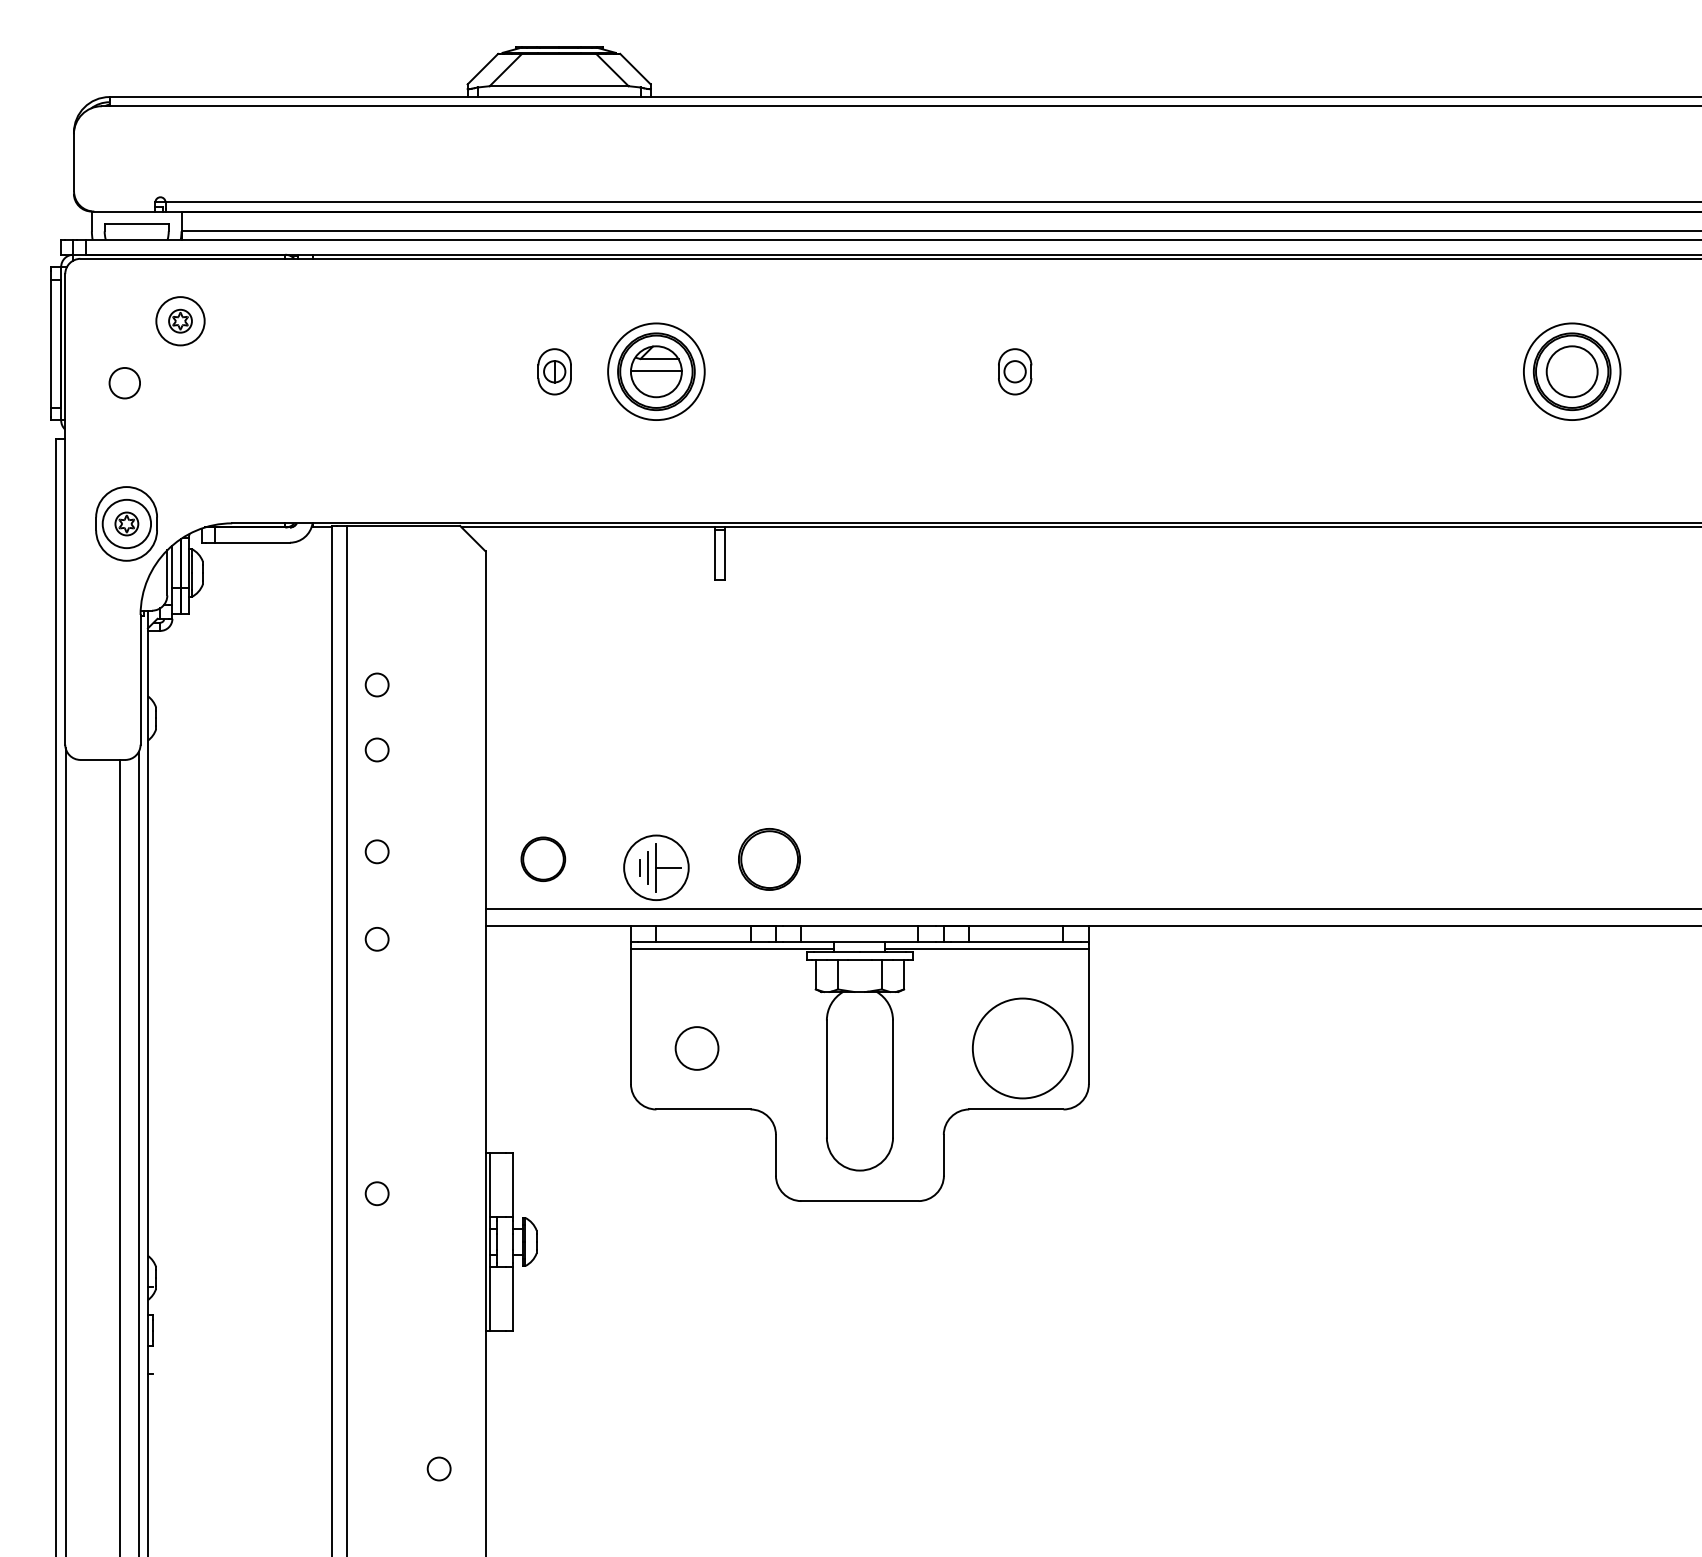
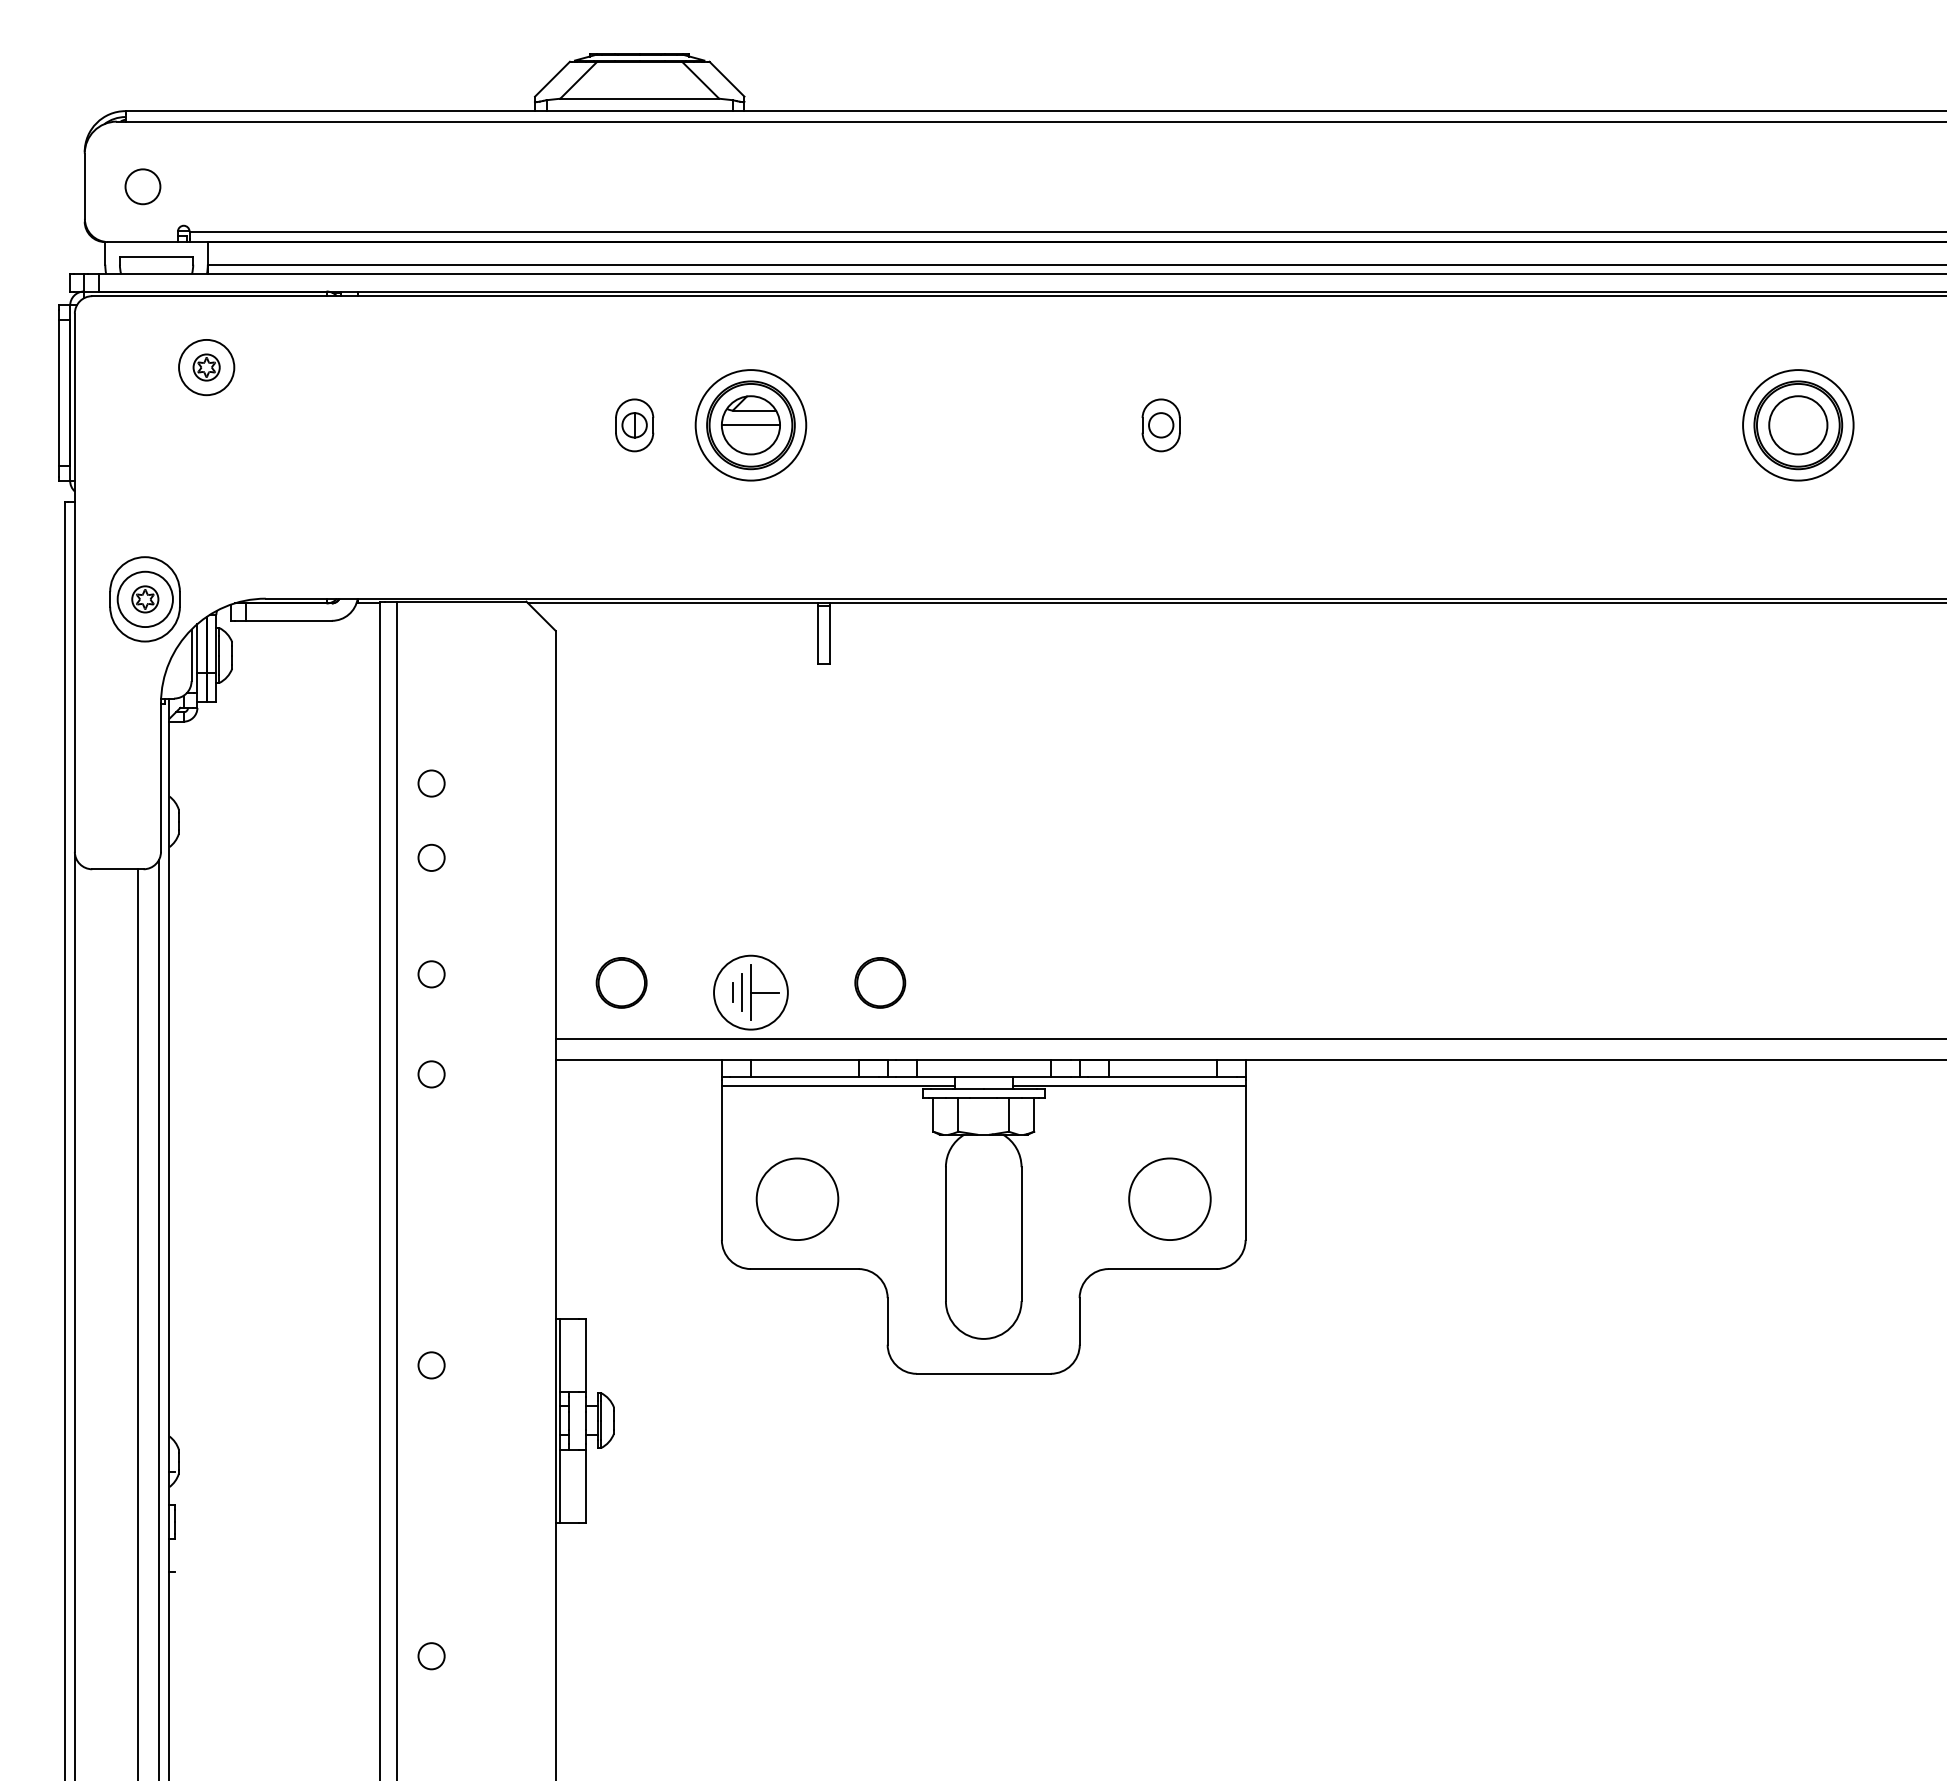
circle: (124, 383) -> (142, 187), moved
part: (769, 858) -> (880, 981), size x0.71
circle: (696, 1048) -> (796, 1199), size x1.67
circle: (1022, 1048) -> (1169, 1199), size x0.71
circle: (438, 1468) -> (430, 1655), moved

